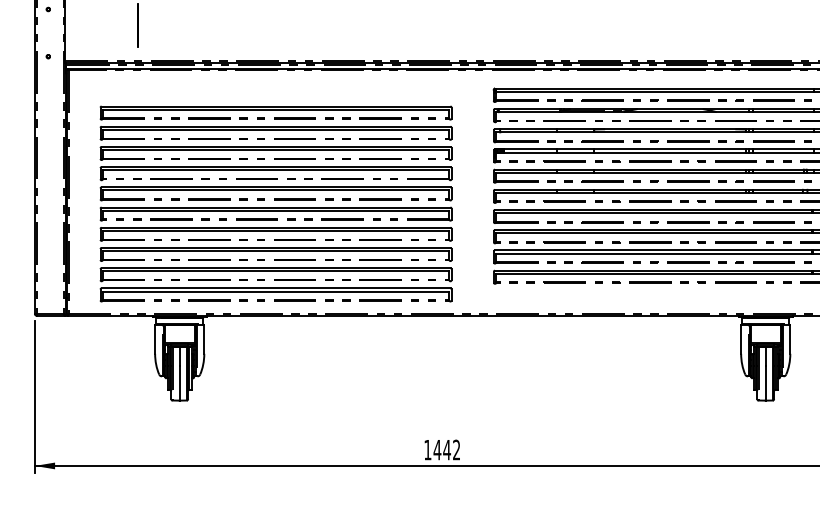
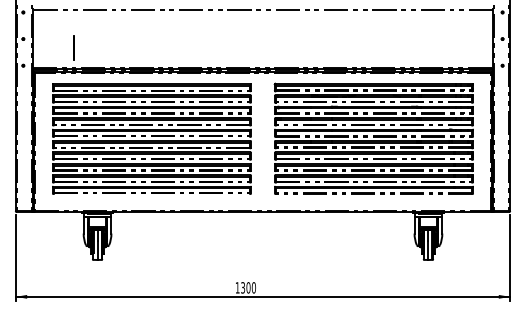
part: (275, 203) -> (151, 138), moved
text: (445, 449) -> (247, 287), 1442 -> 1300

